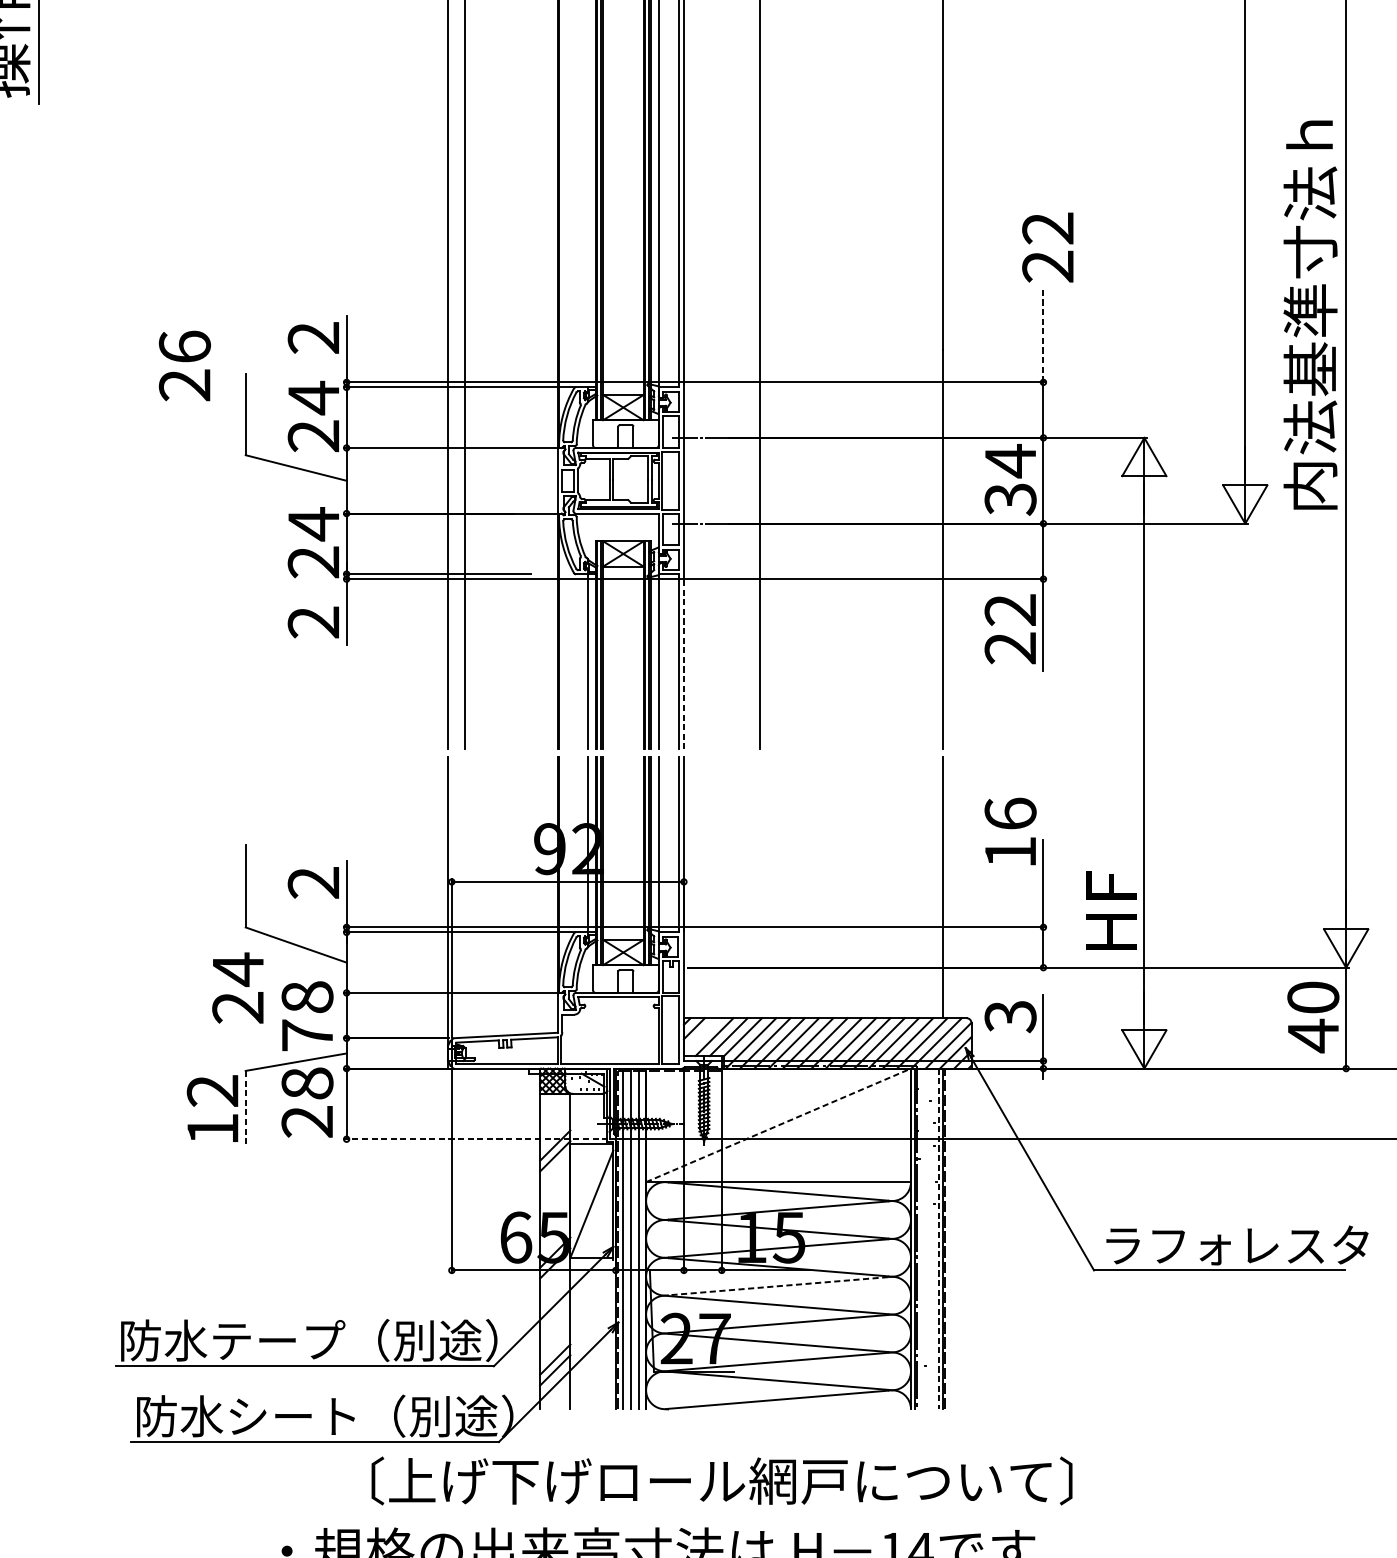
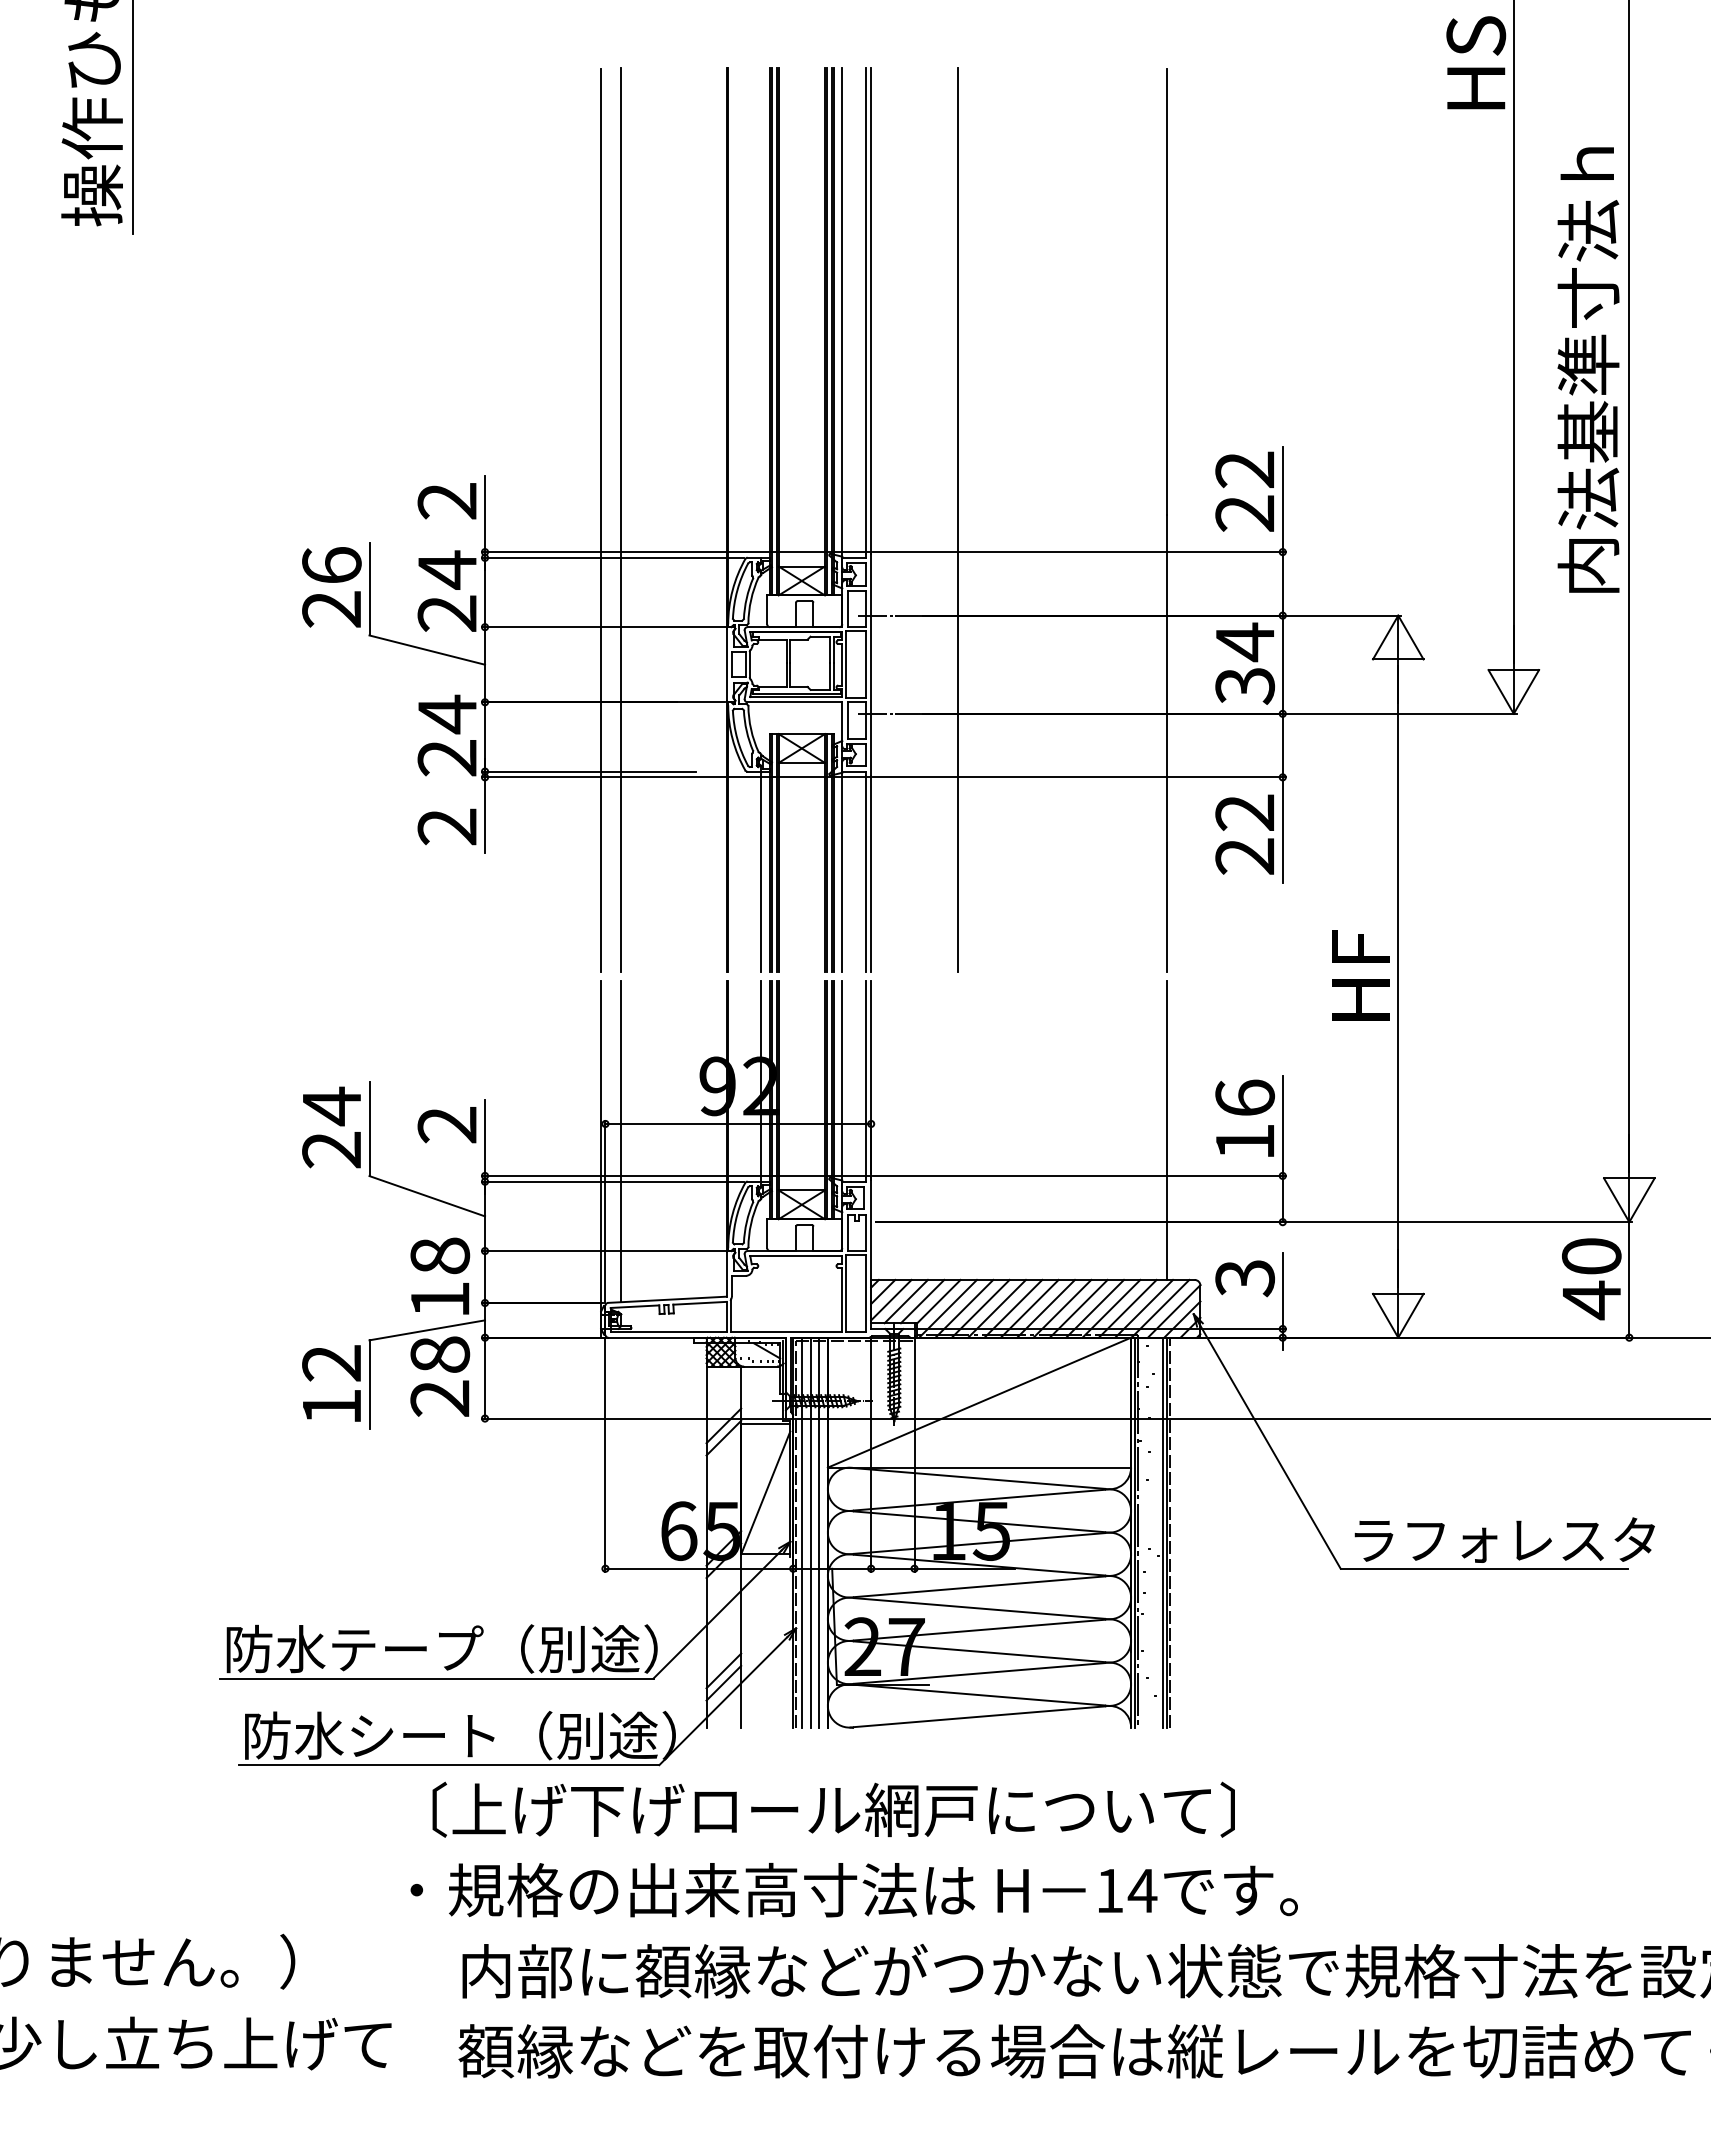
text: (1047, 247) -> (1244, 491), moved
text: (1310, 314) -> (1588, 369), moved
line: (1043, 336) -> (1282, 499), dashed -> solid
text: (184, 366) -> (331, 587), moved
line: (684, 663) -> (871, 873), dashed -> solid
text: (1010, 830) -> (1244, 1117), moved
line: (464, 897) -> (620, 1141), added
text: (1111, 910) -> (1360, 975), moved
text: (237, 988) -> (331, 1127), moved
text: (307, 1035) -> (440, 1299), 78 -> 18
line: (701, 1035) -> (891, 1299), added
line: (245, 1109) -> (369, 1384), dashed -> solid
line: (778, 1125) -> (979, 1402), dashed -> solid
line: (475, 1139) -> (632, 1418), dashed -> solid
line: (938, 1238) -> (1162, 1532), dashed -> solid
line: (778, 1285) -> (979, 1586), dashed -> solid
text: (721, 1480) -> (833, 1809), moved

